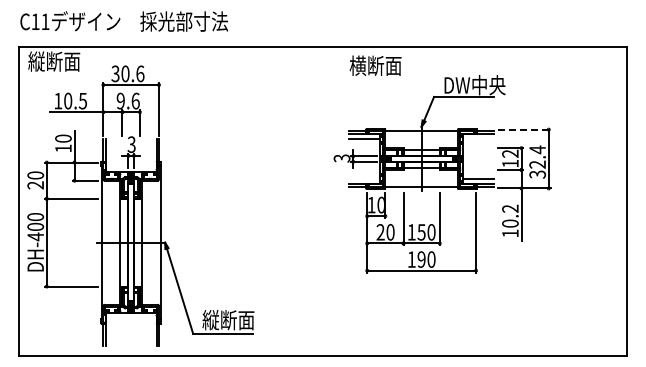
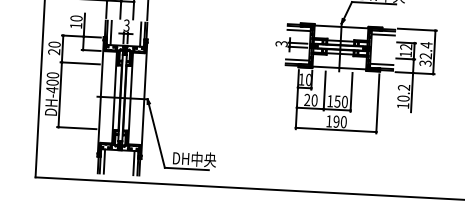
line: (524, 129) -> (417, 29), dashed -> solid
line: (478, 139) -> (383, 35), added
line: (111, 155) -> (111, 32), added
line: (151, 155) -> (140, 34), added
line: (364, 179) -> (297, 60), added
text: (231, 319) -> (193, 158), 縦断面 -> DH中央
line: (111, 329) -> (104, 161), added
line: (151, 329) -> (134, 162), added

